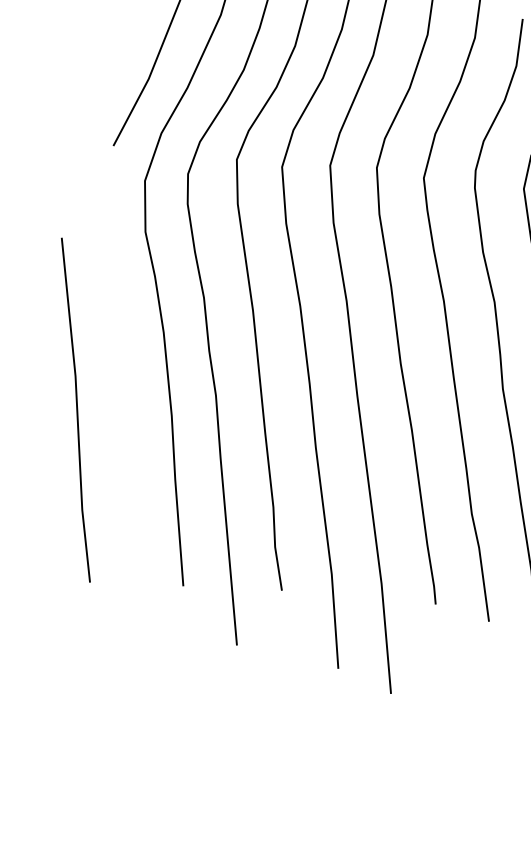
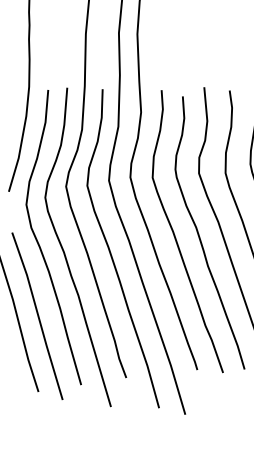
line: (120, 420) -> (37, 315), added

